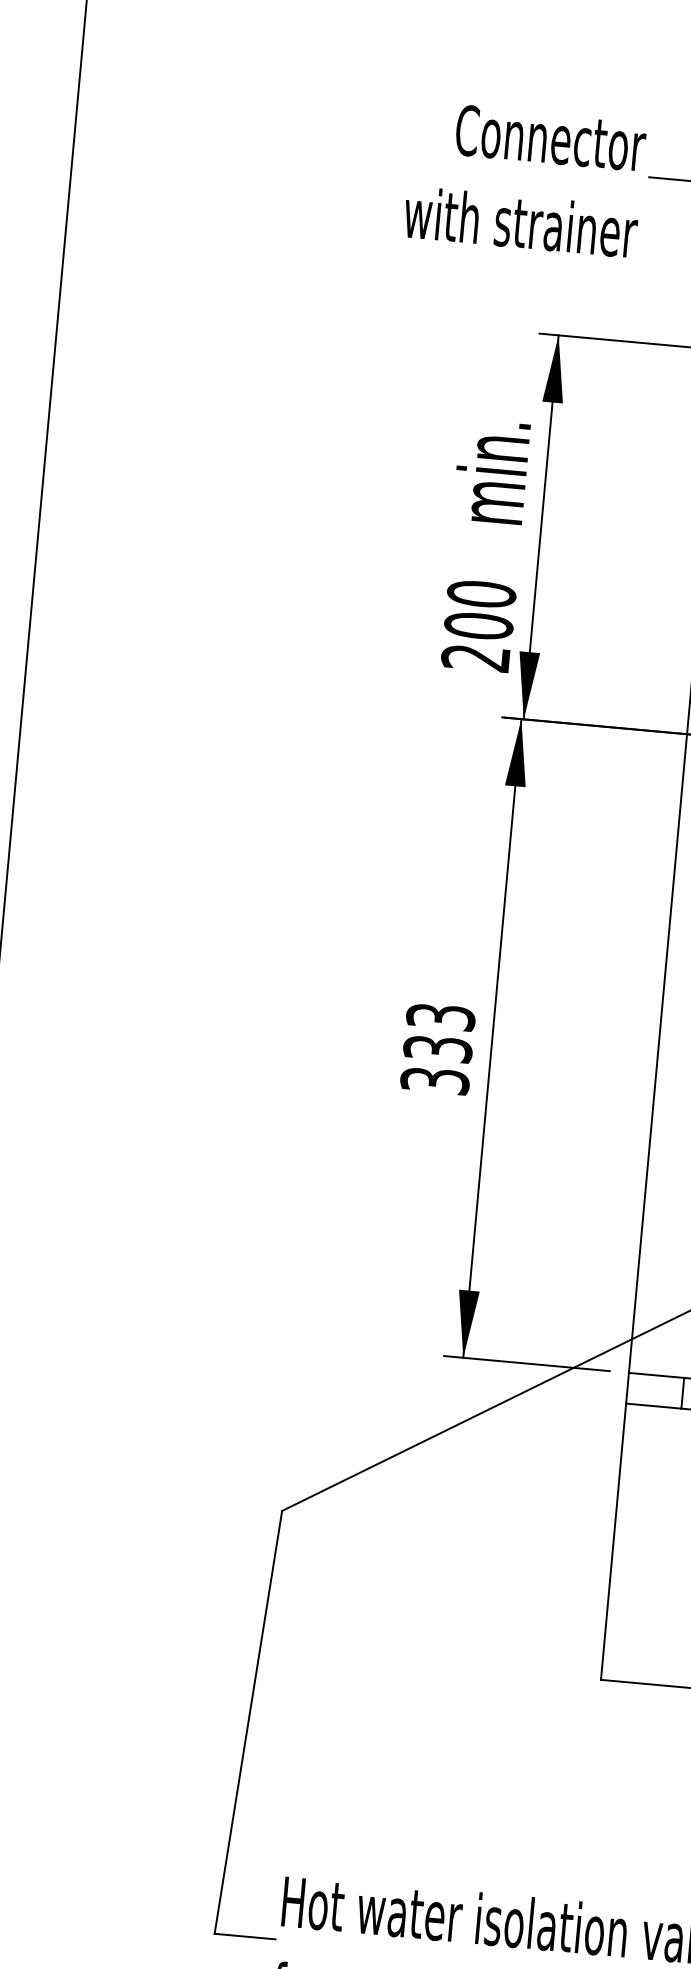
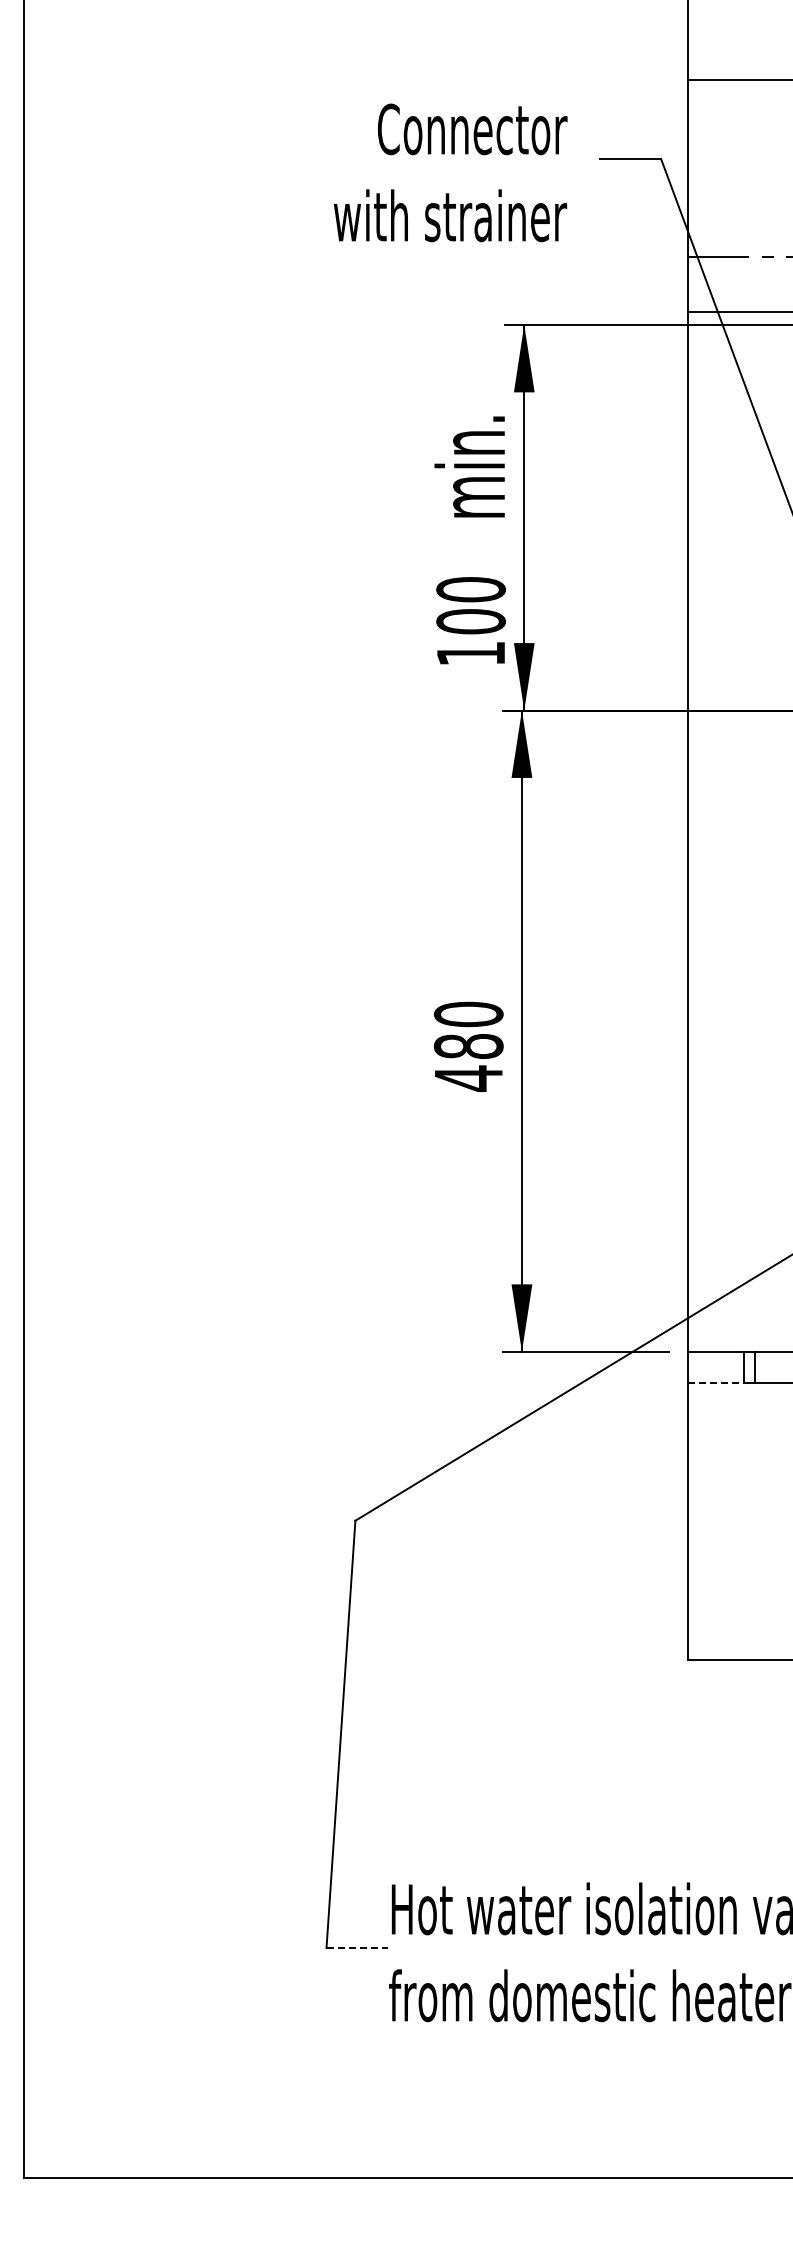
text: (524, 179) -> (450, 172), moved
text: (475, 657) -> (470, 653), 200 -> 100
text: (437, 1048) -> (468, 1046), 333 -> 480
line: (653, 1405) -> (715, 1382), solid -> dashed
line: (245, 1936) -> (357, 1947), solid -> dashed

